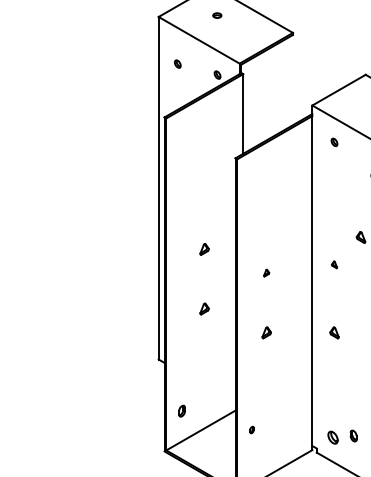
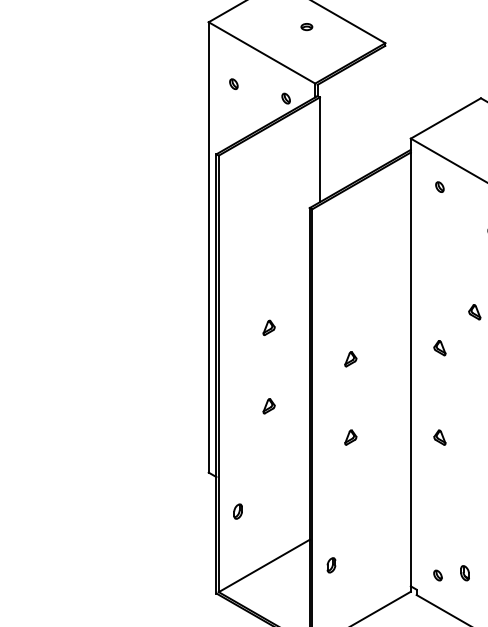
part: (217, 15) -> (307, 26), moved
part: (334, 264) -> (439, 347), size x1.67
part: (266, 272) -> (350, 358), size x1.67
part: (181, 410) -> (237, 510), moved
part: (251, 429) -> (330, 564), size x1.67
part: (332, 437) -> (437, 575), size x0.62

